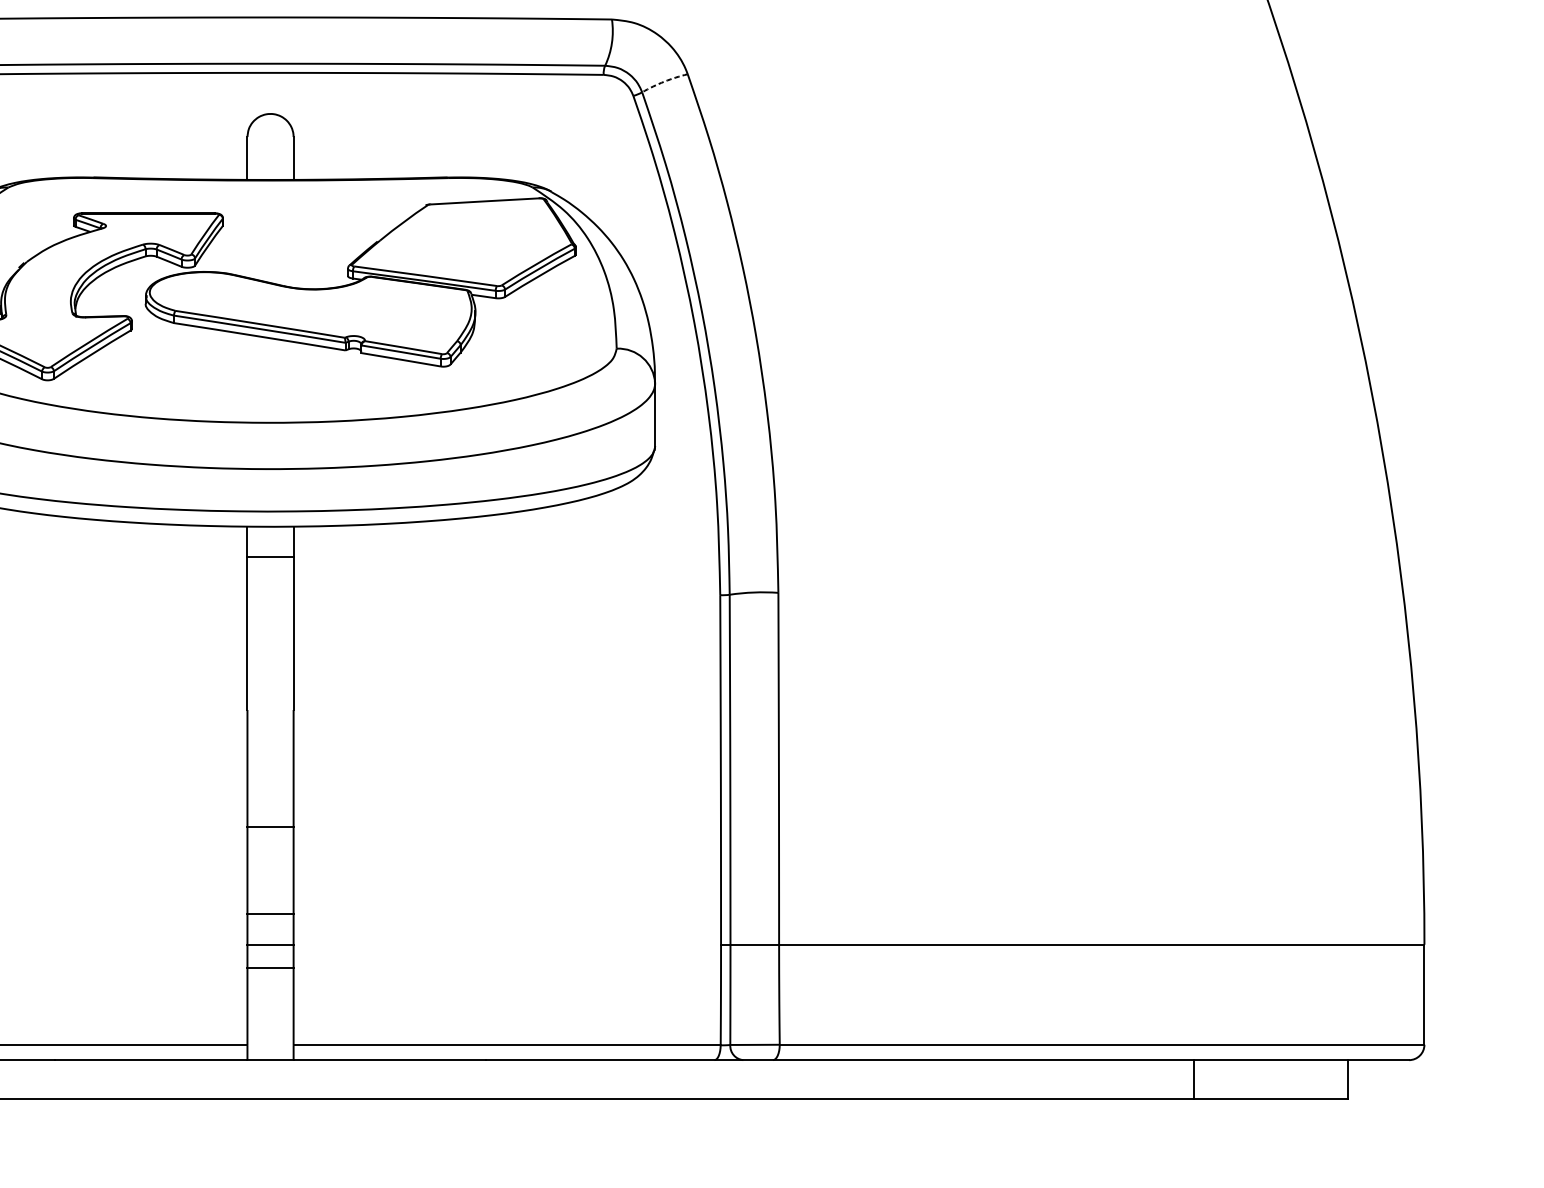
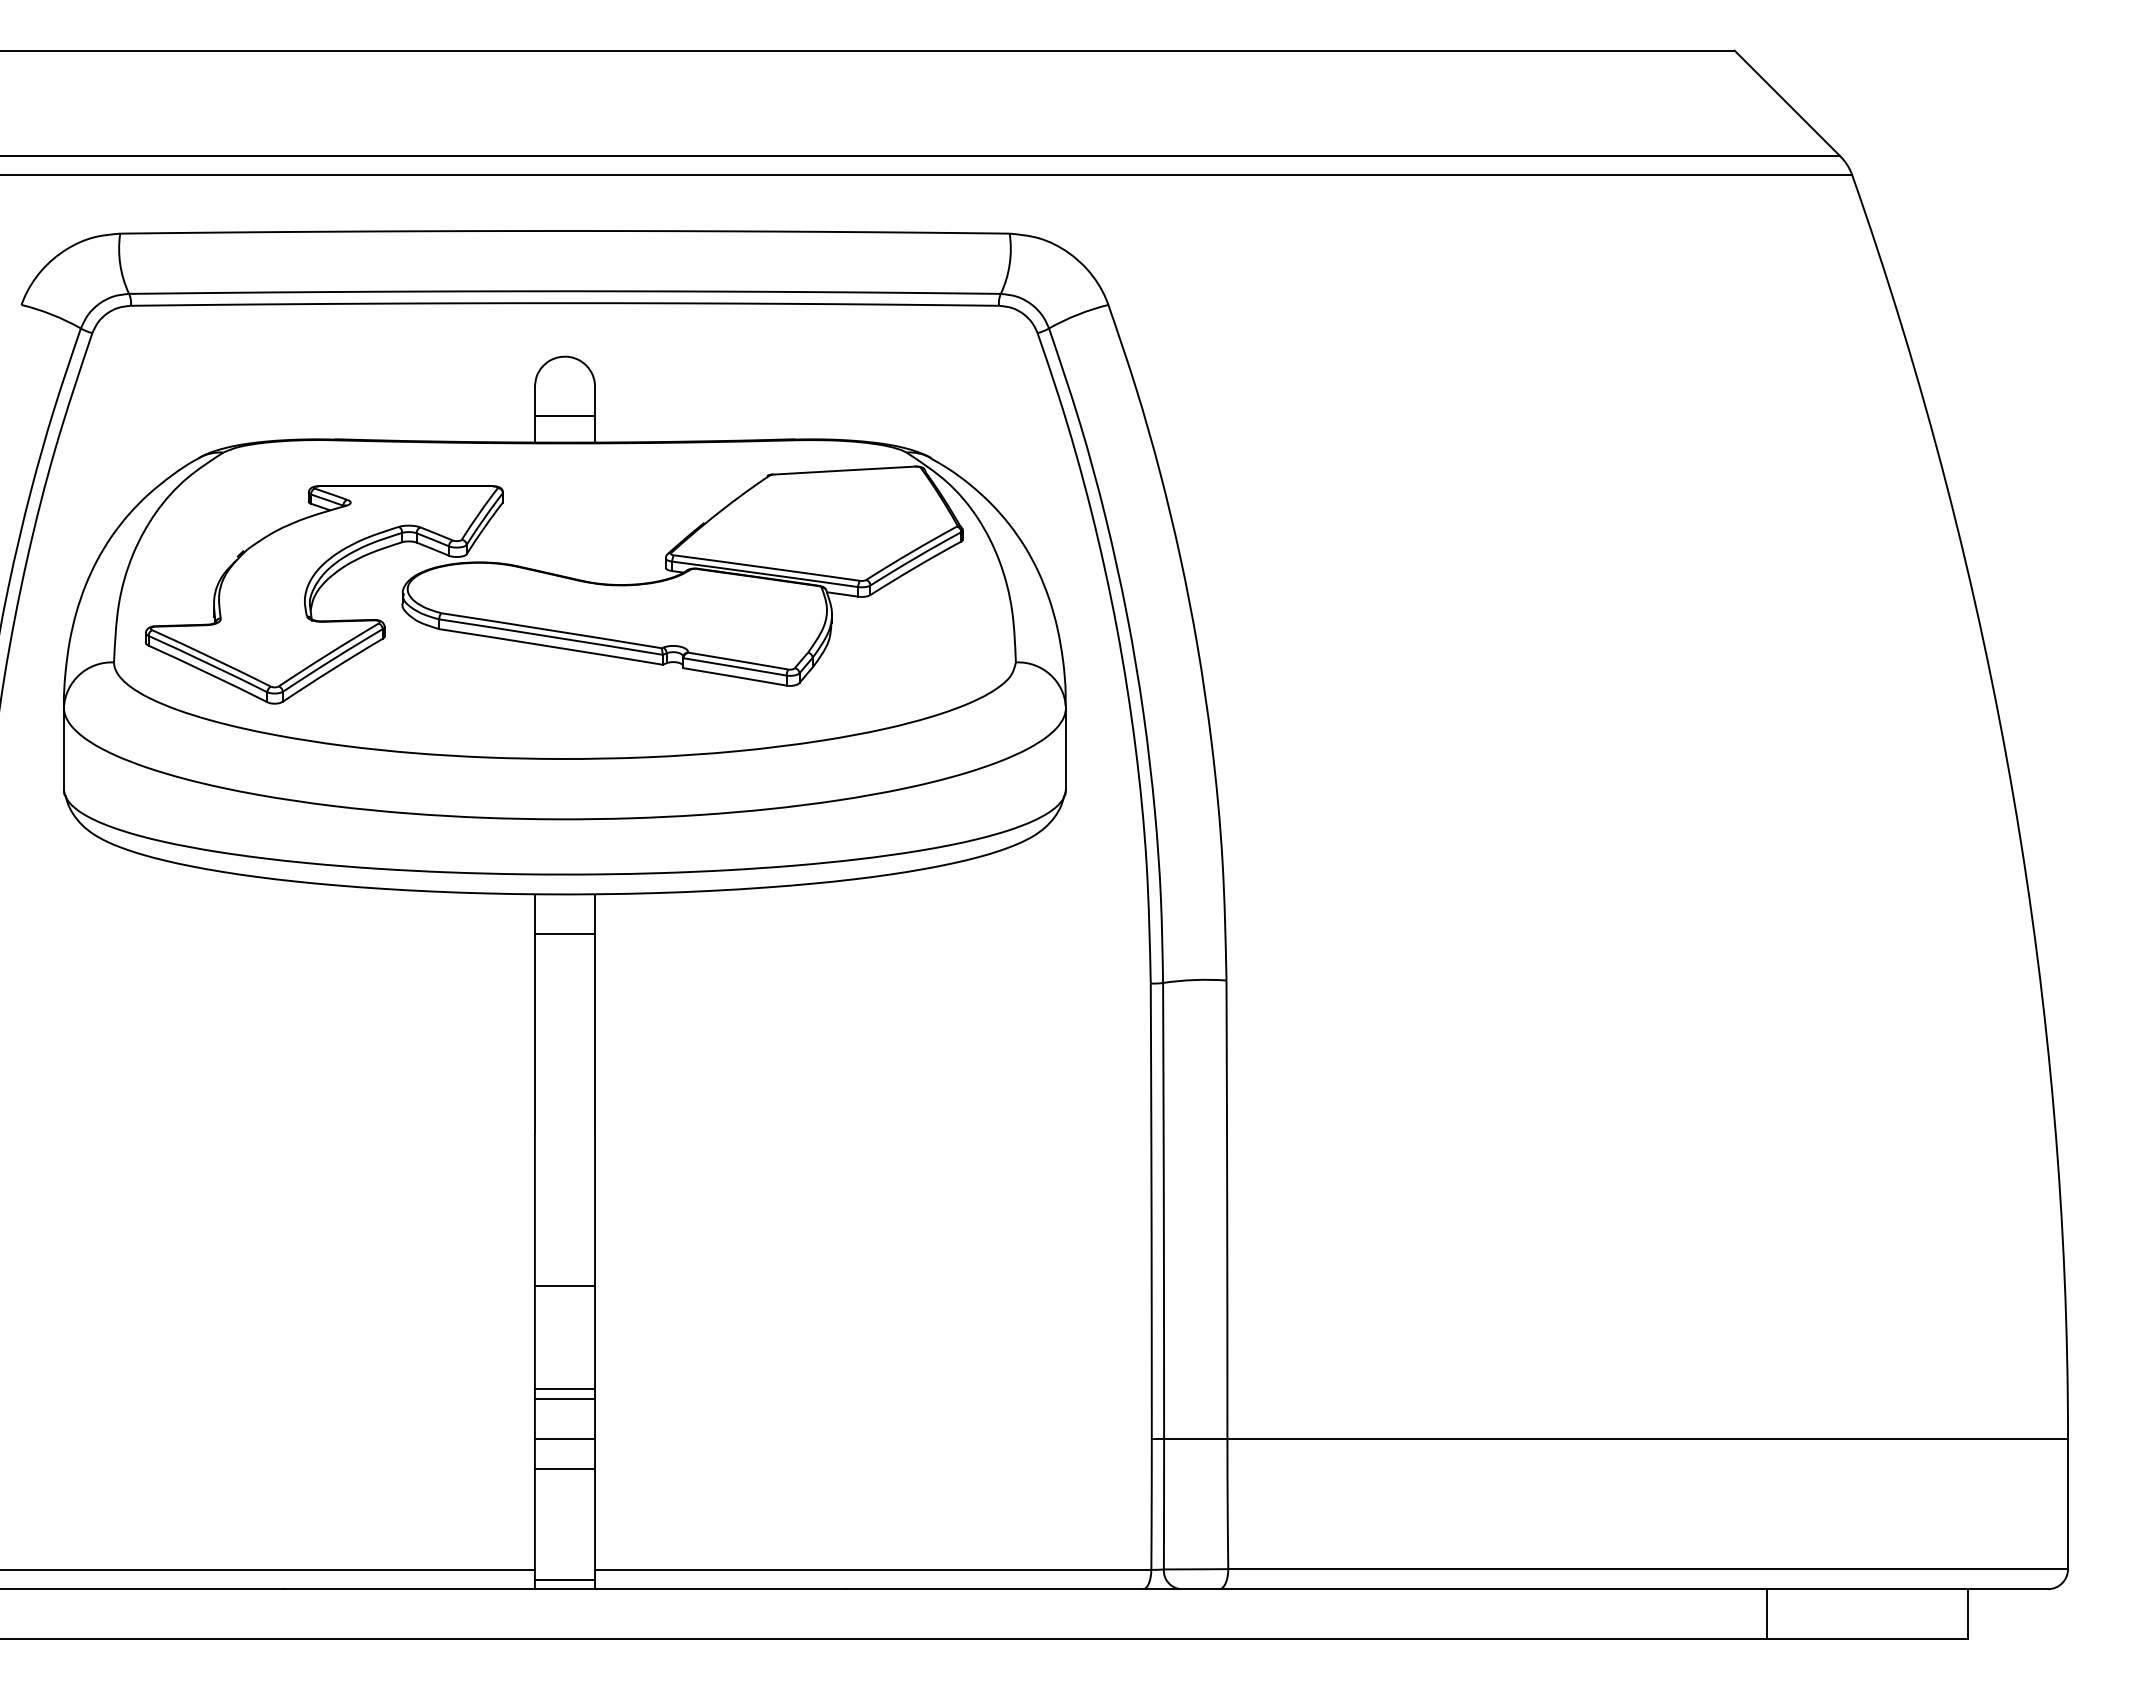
arc: (664, 81) -> (1077, 314), dashed -> solid
line: (270, 159) -> (564, 416), added
line: (270, 906) -> (564, 1388), added
line: (270, 1053) -> (564, 1580), added

